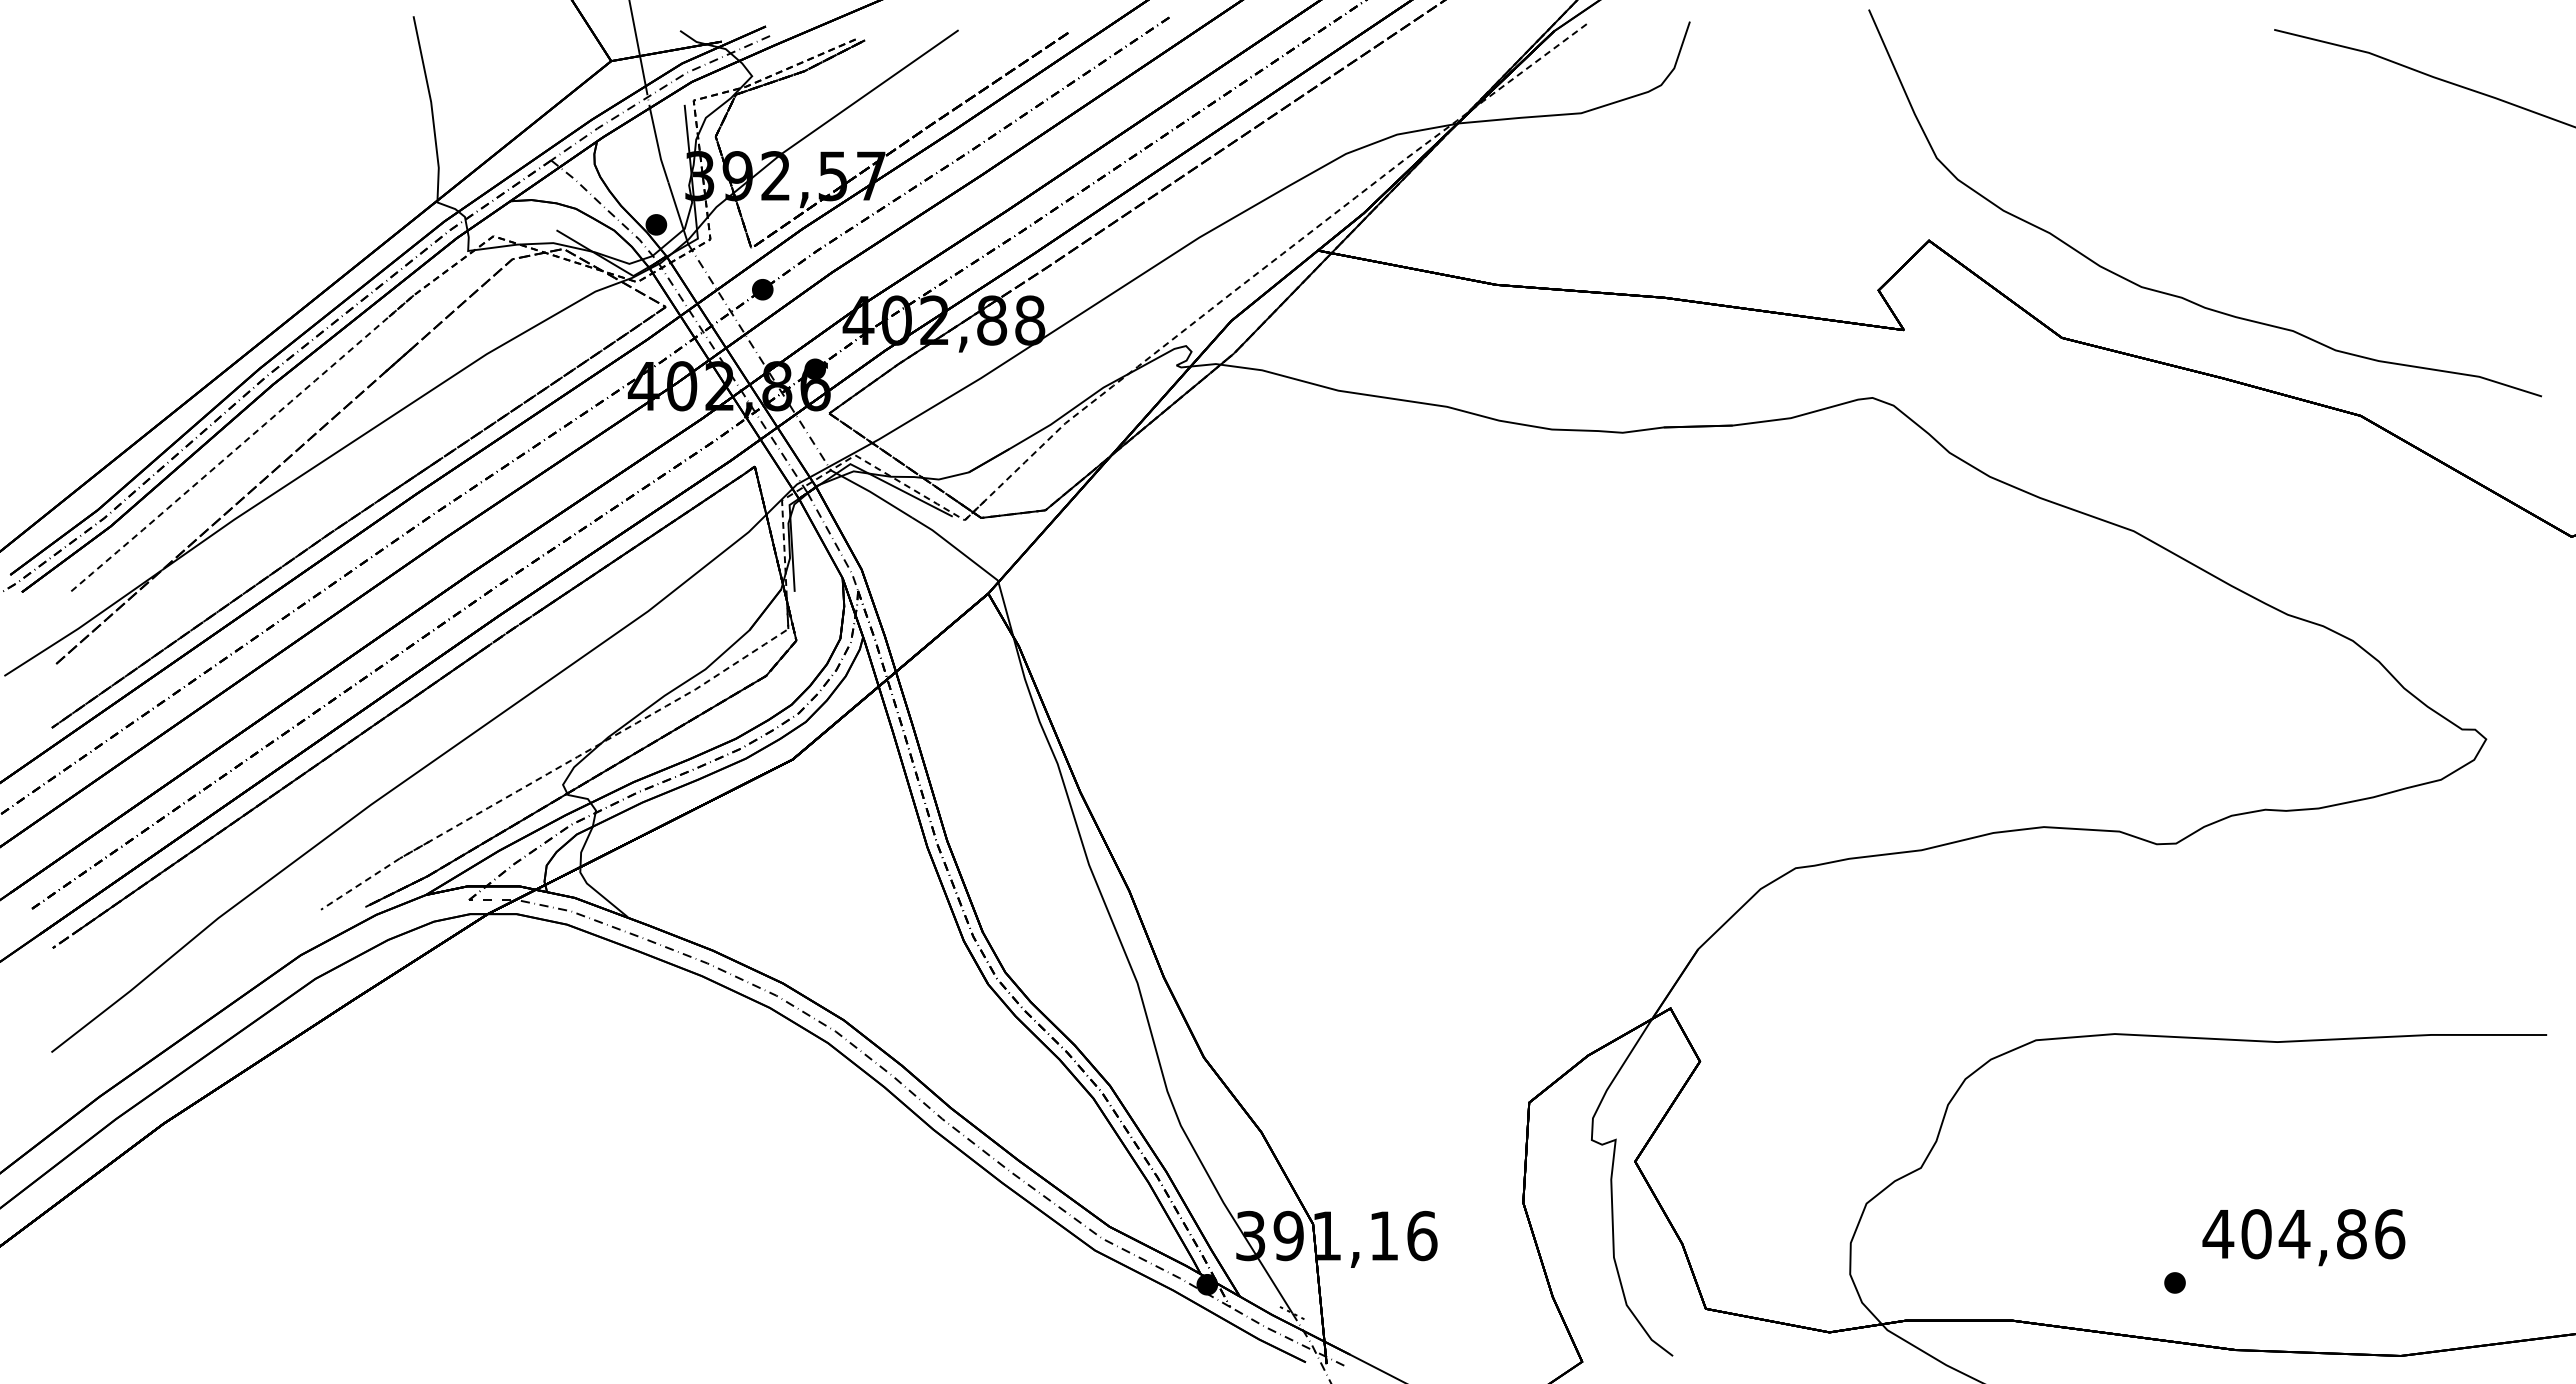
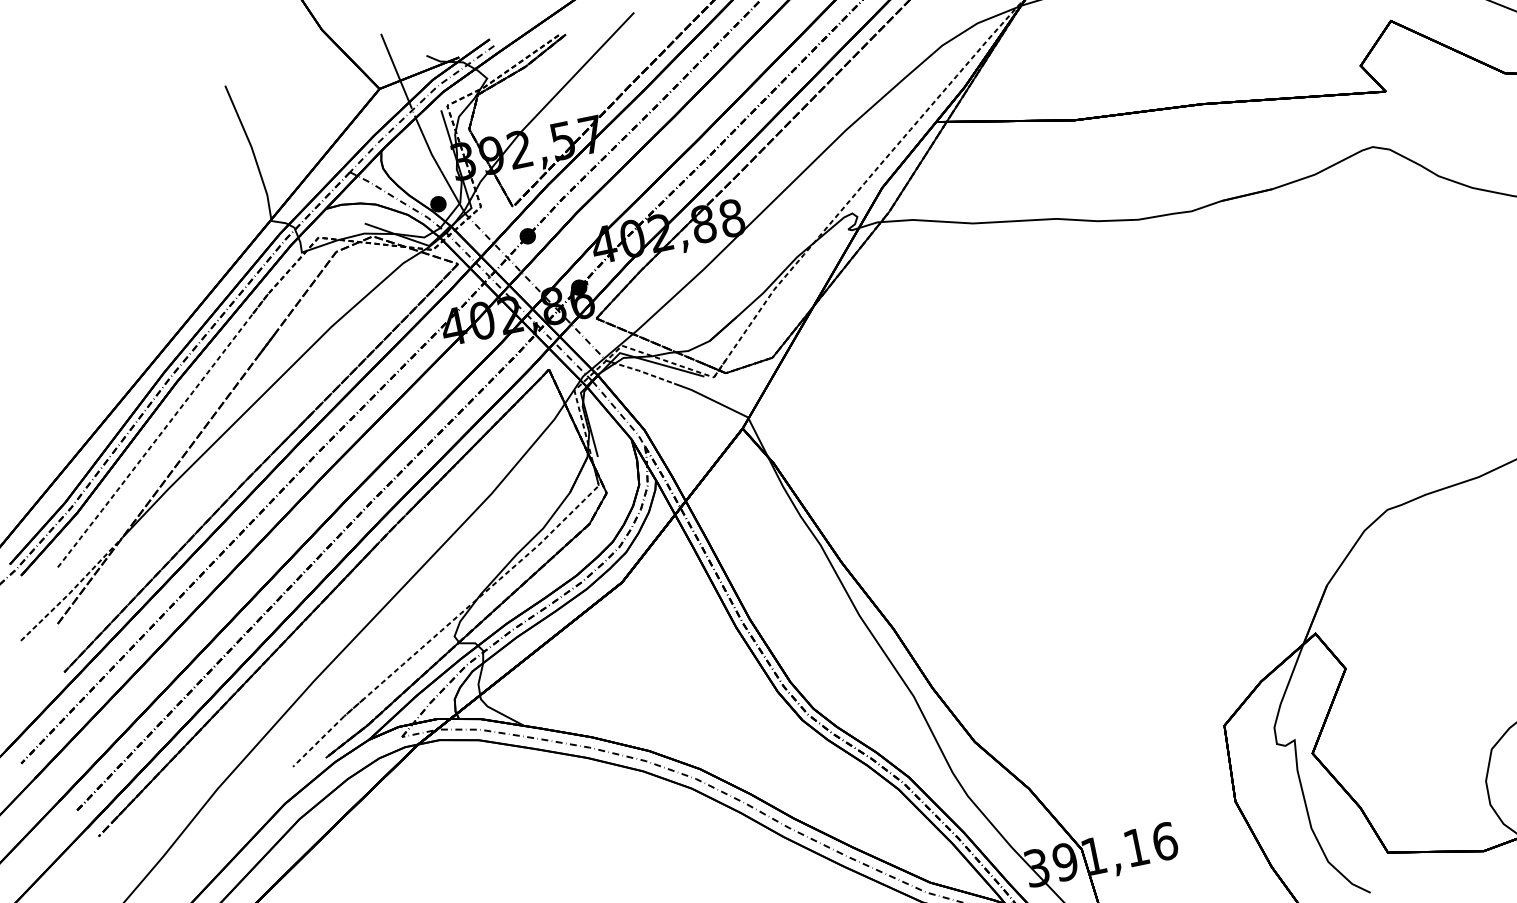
line: (875, 494) -> (643, 371), solid -> dashed
line: (84, 624) -> (72, 590), solid -> dashed

